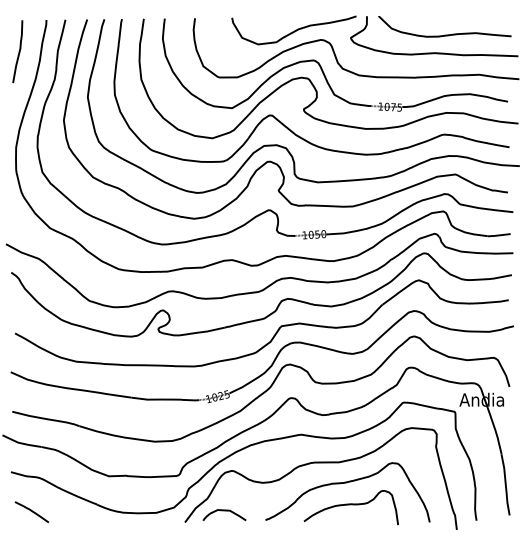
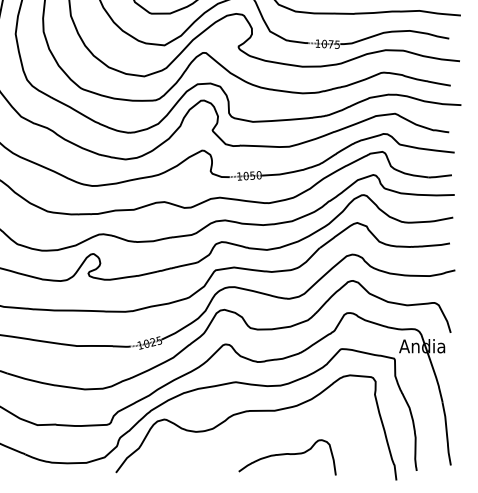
curve: (347, 483) -> (283, 432), removed
curve: (224, 511) -> (156, 461), removed

